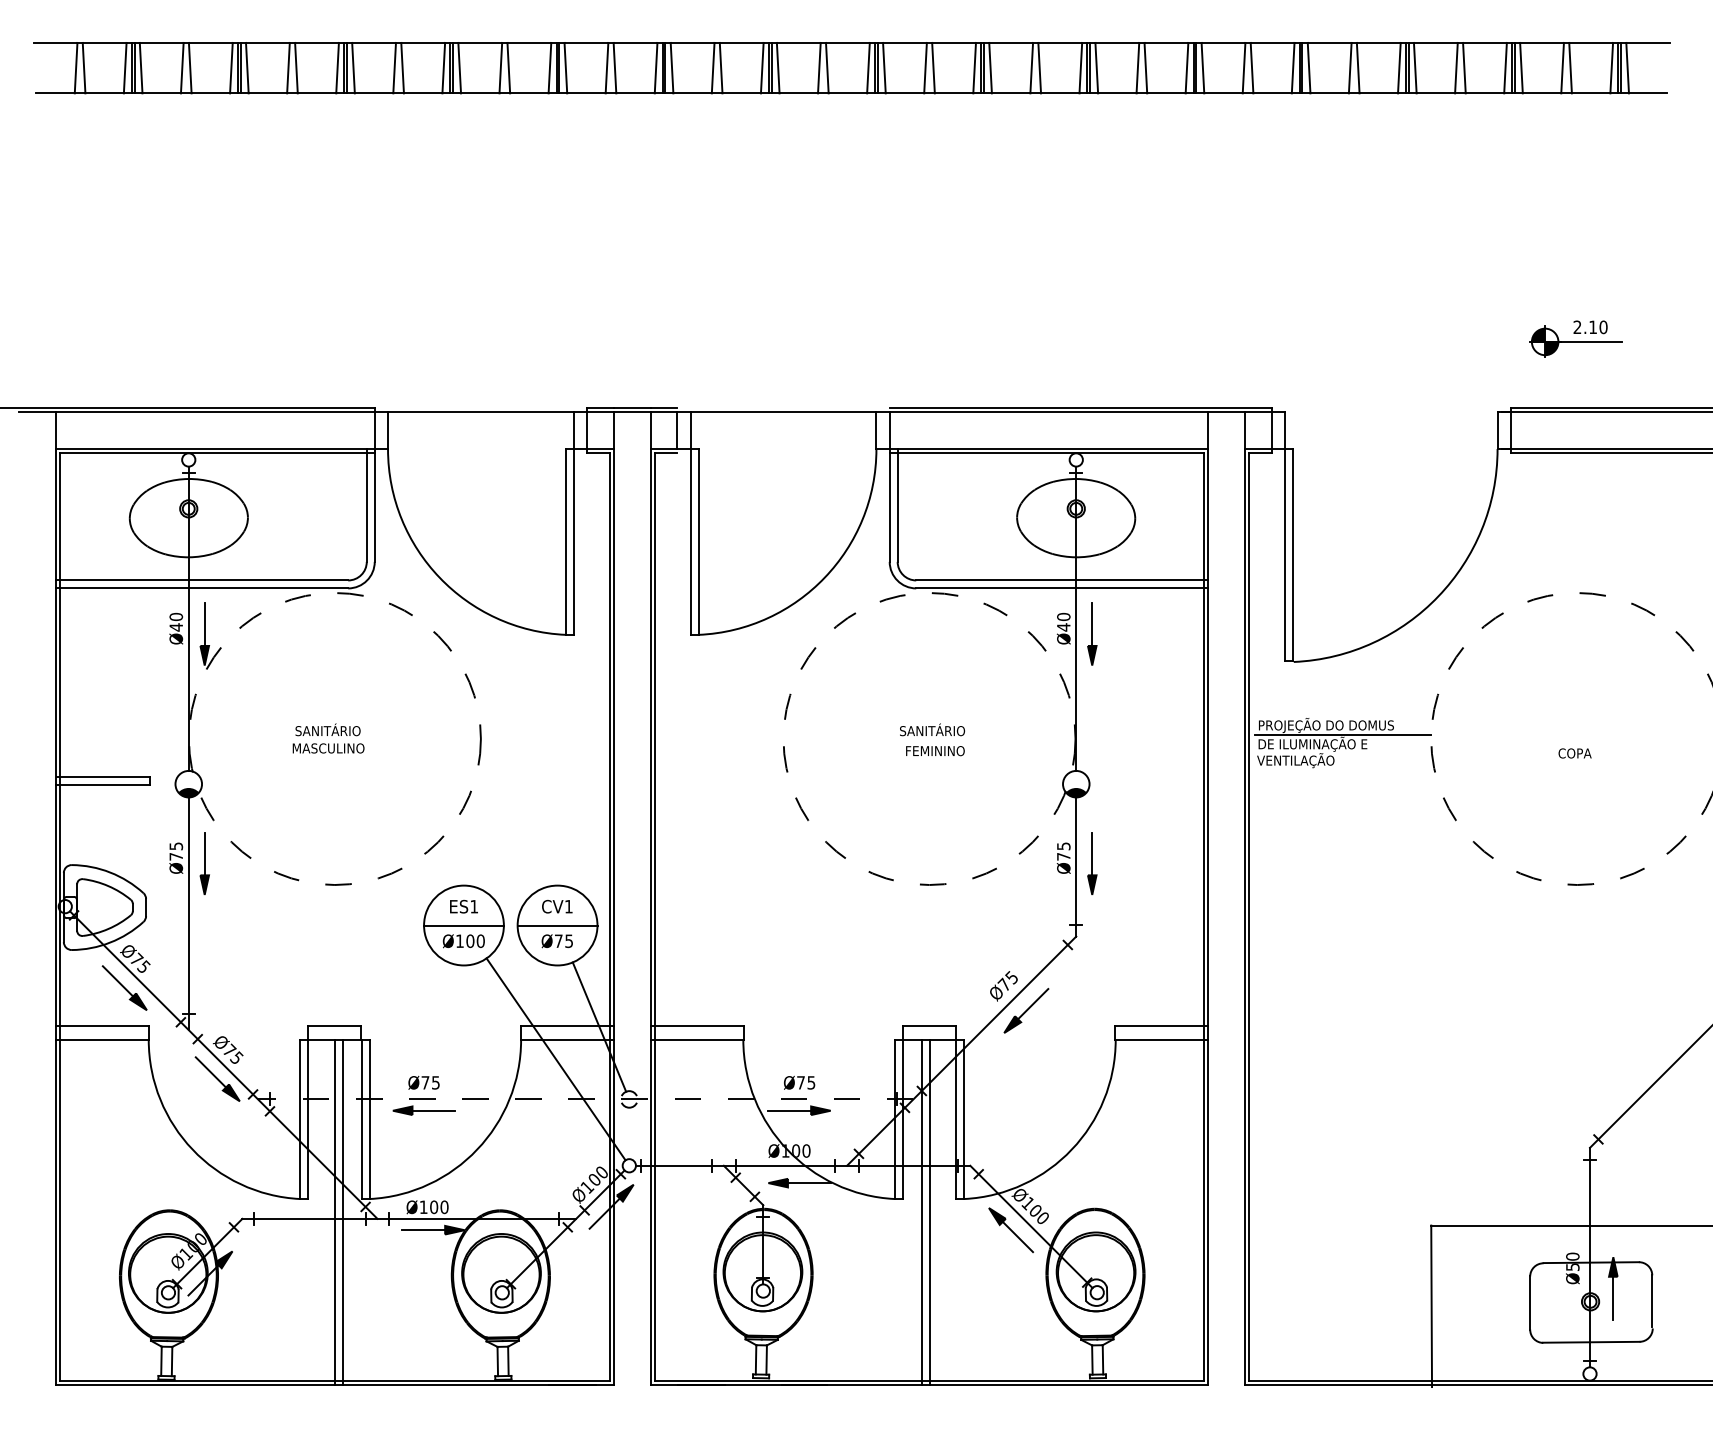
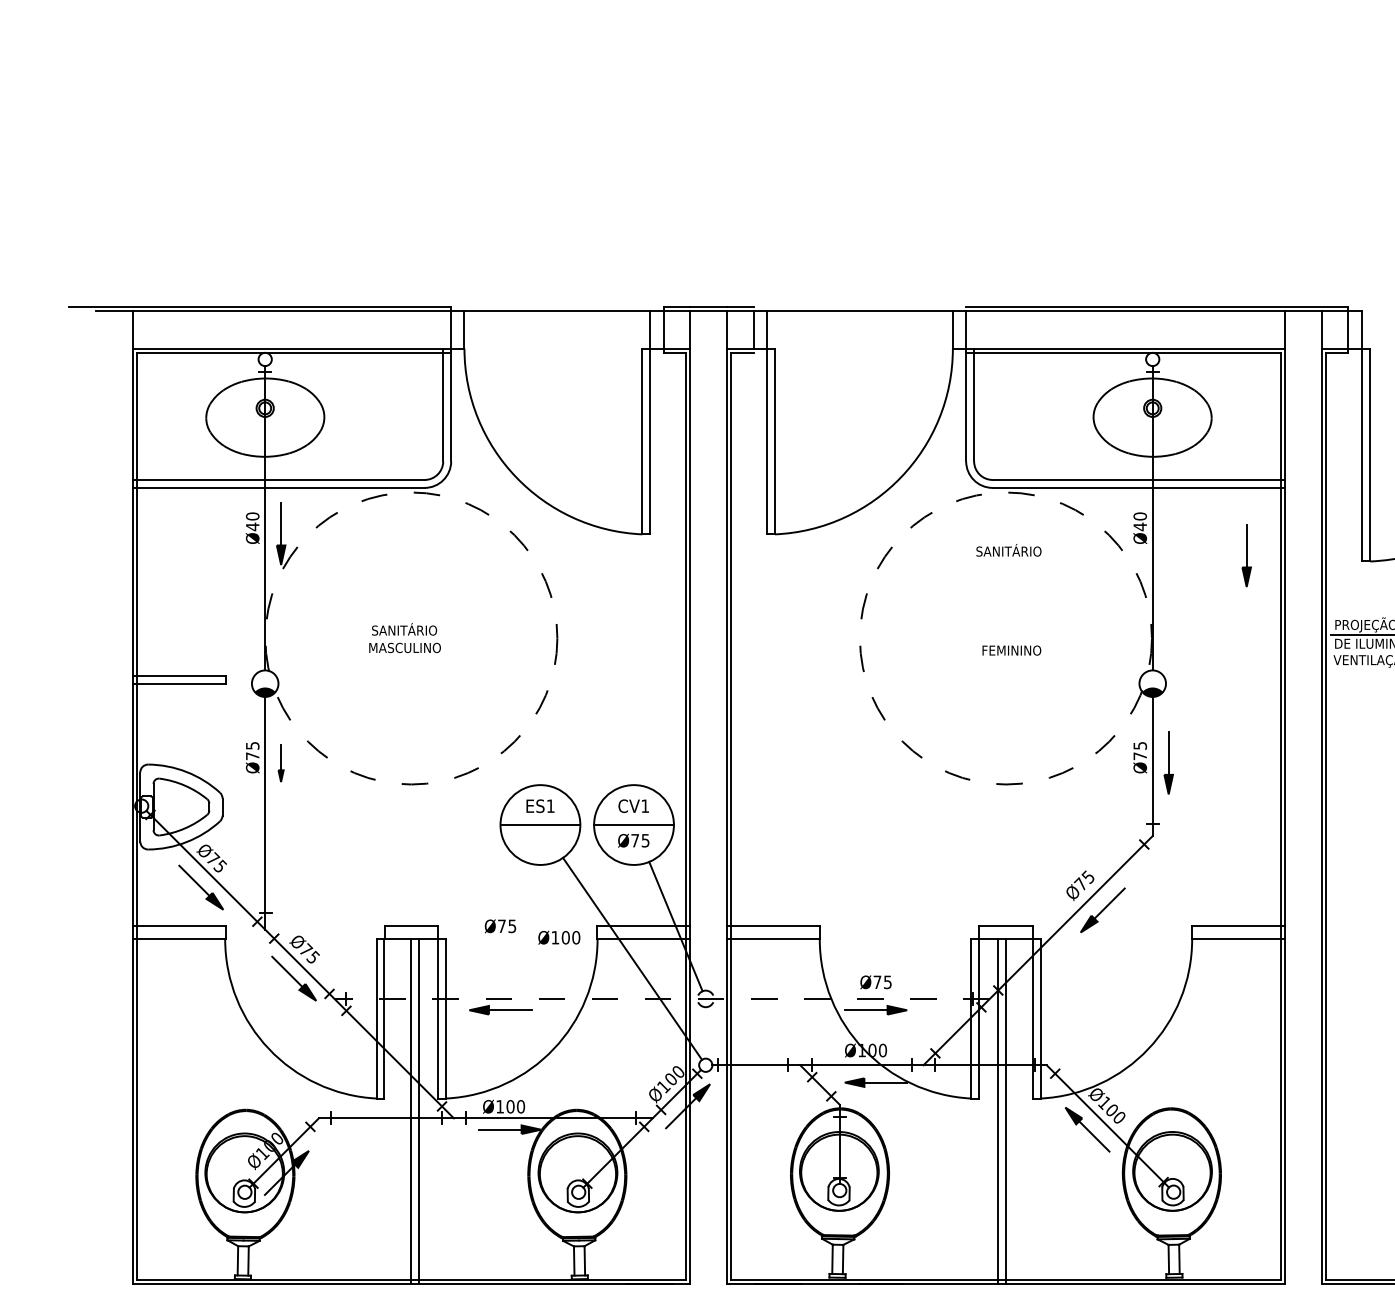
part: (1092, 633) -> (1246, 555), moved
text: (932, 729) -> (1008, 550), moved
part: (204, 863) -> (280, 763), size x0.6
text: (463, 941) -> (558, 938), moved
text: (423, 1082) -> (499, 926), moved

